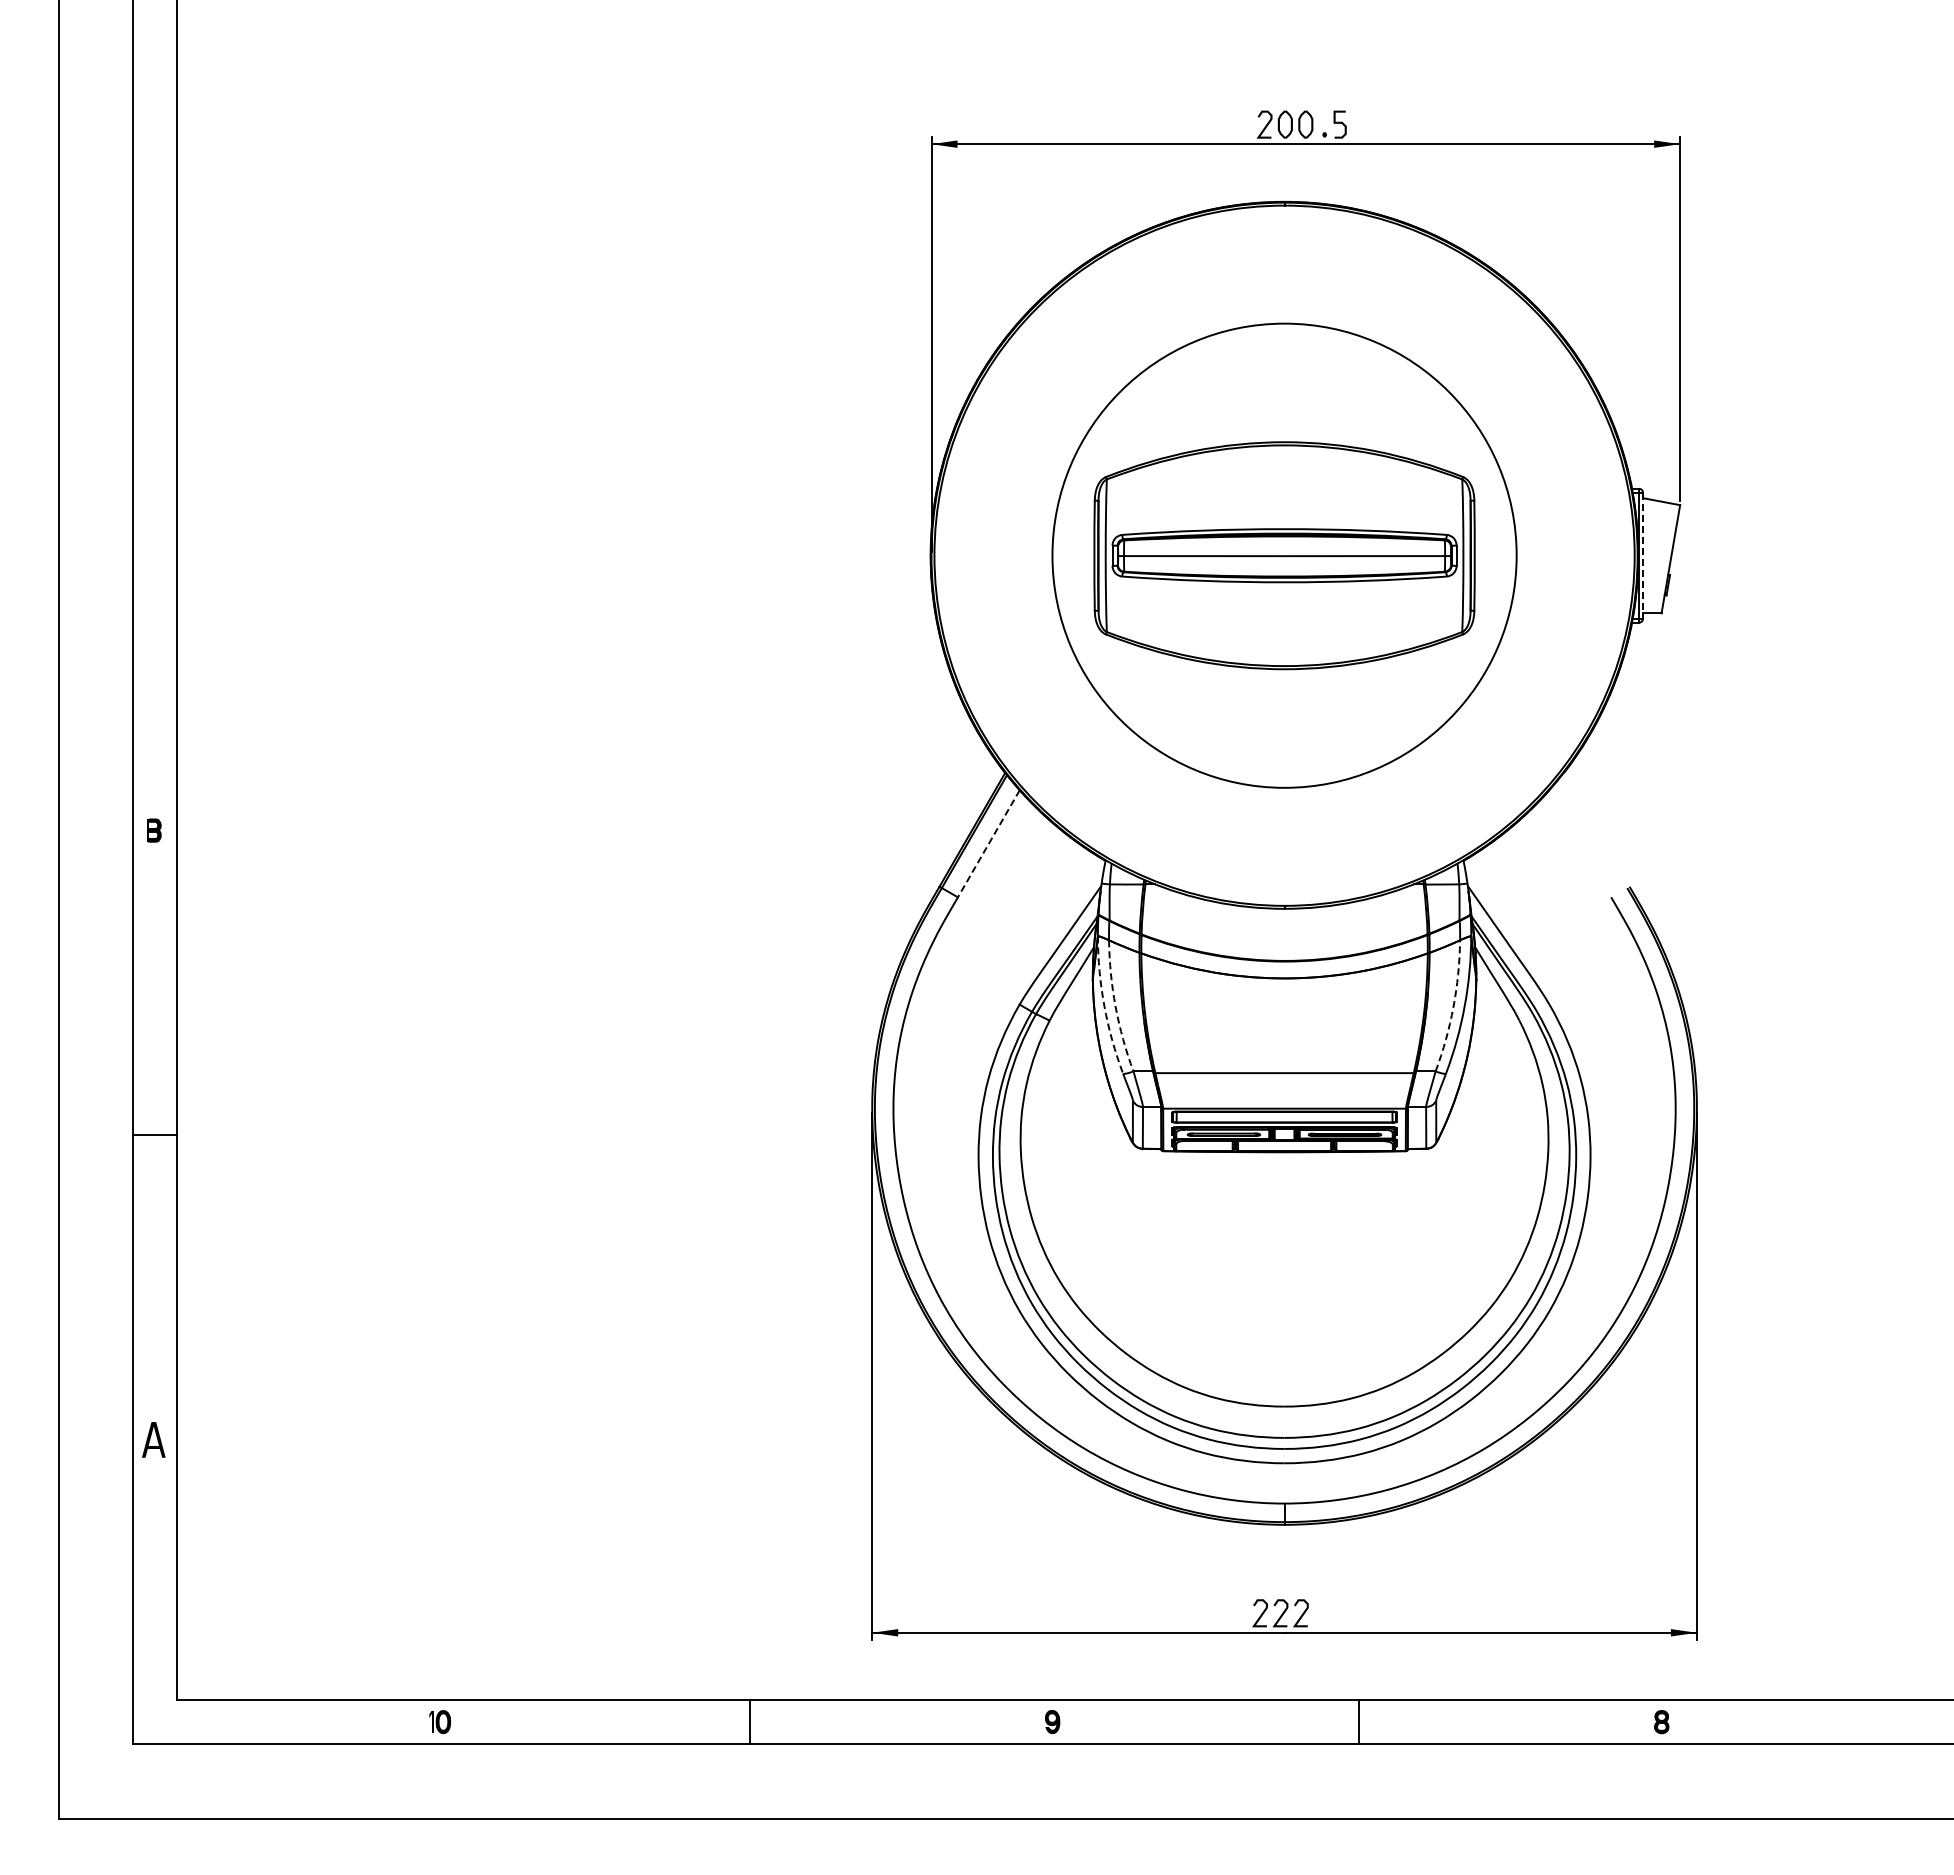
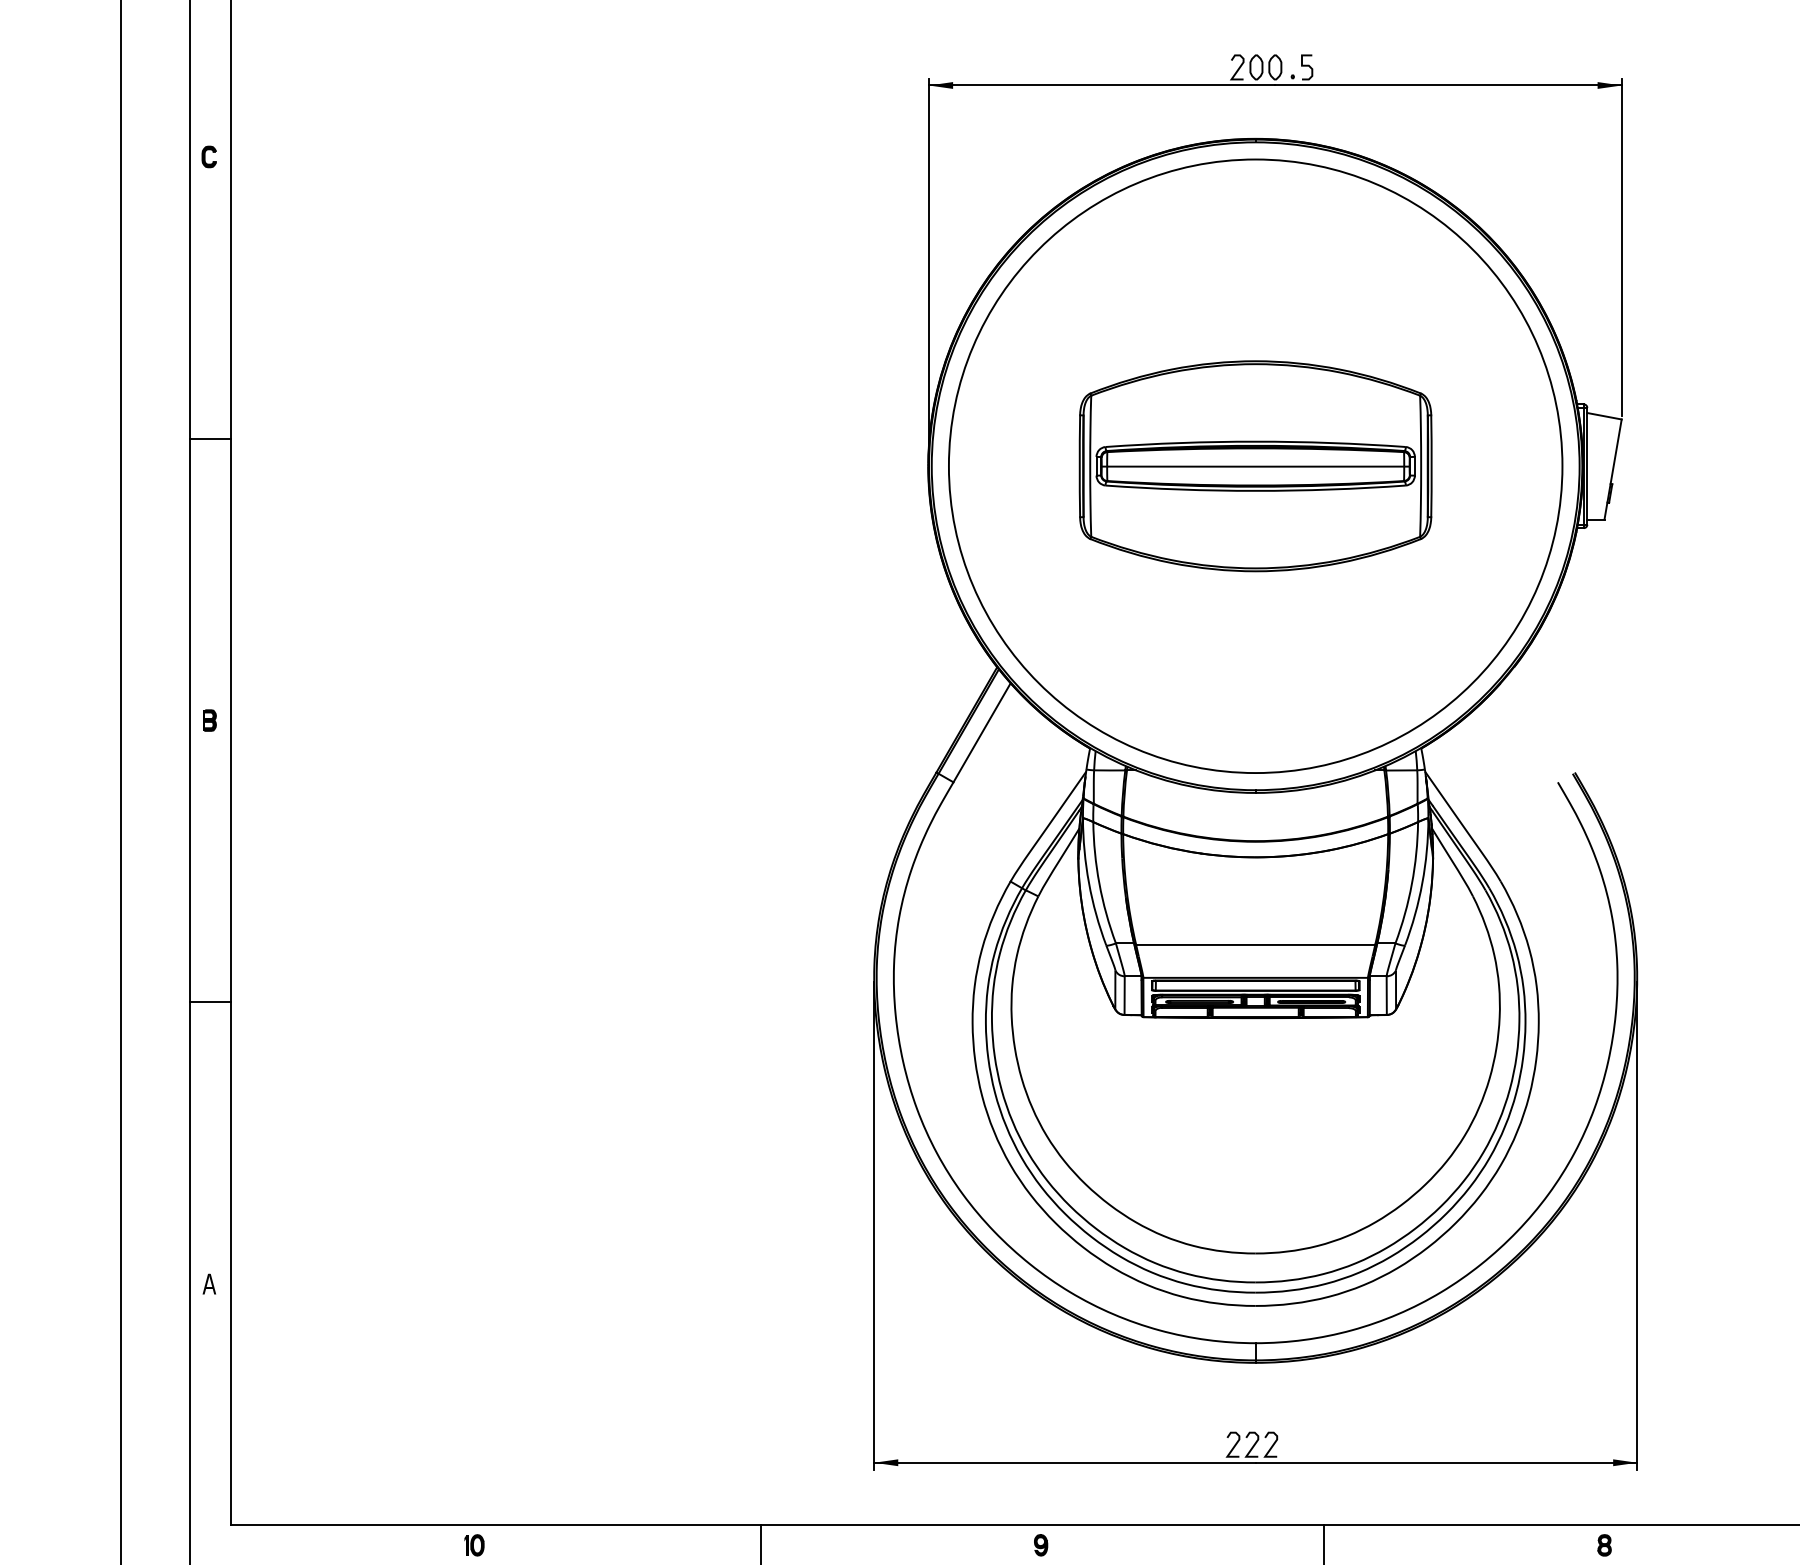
part: (153, 221) -> (209, 157), added
line: (154, 526) -> (210, 439), added
circle: (1284, 555) -> (1255, 466), size x1.43
line: (1643, 556) -> (1587, 466), dashed -> solid
line: (988, 843) -> (981, 732), dashed -> solid
arc: (1104, 1006) -> (1089, 883), dashed -> solid
arc: (1115, 1006) -> (1099, 883), dashed -> solid
arc: (1453, 1007) -> (1411, 884), dashed -> solid
part: (153, 1439) -> (209, 1283), size x0.62

